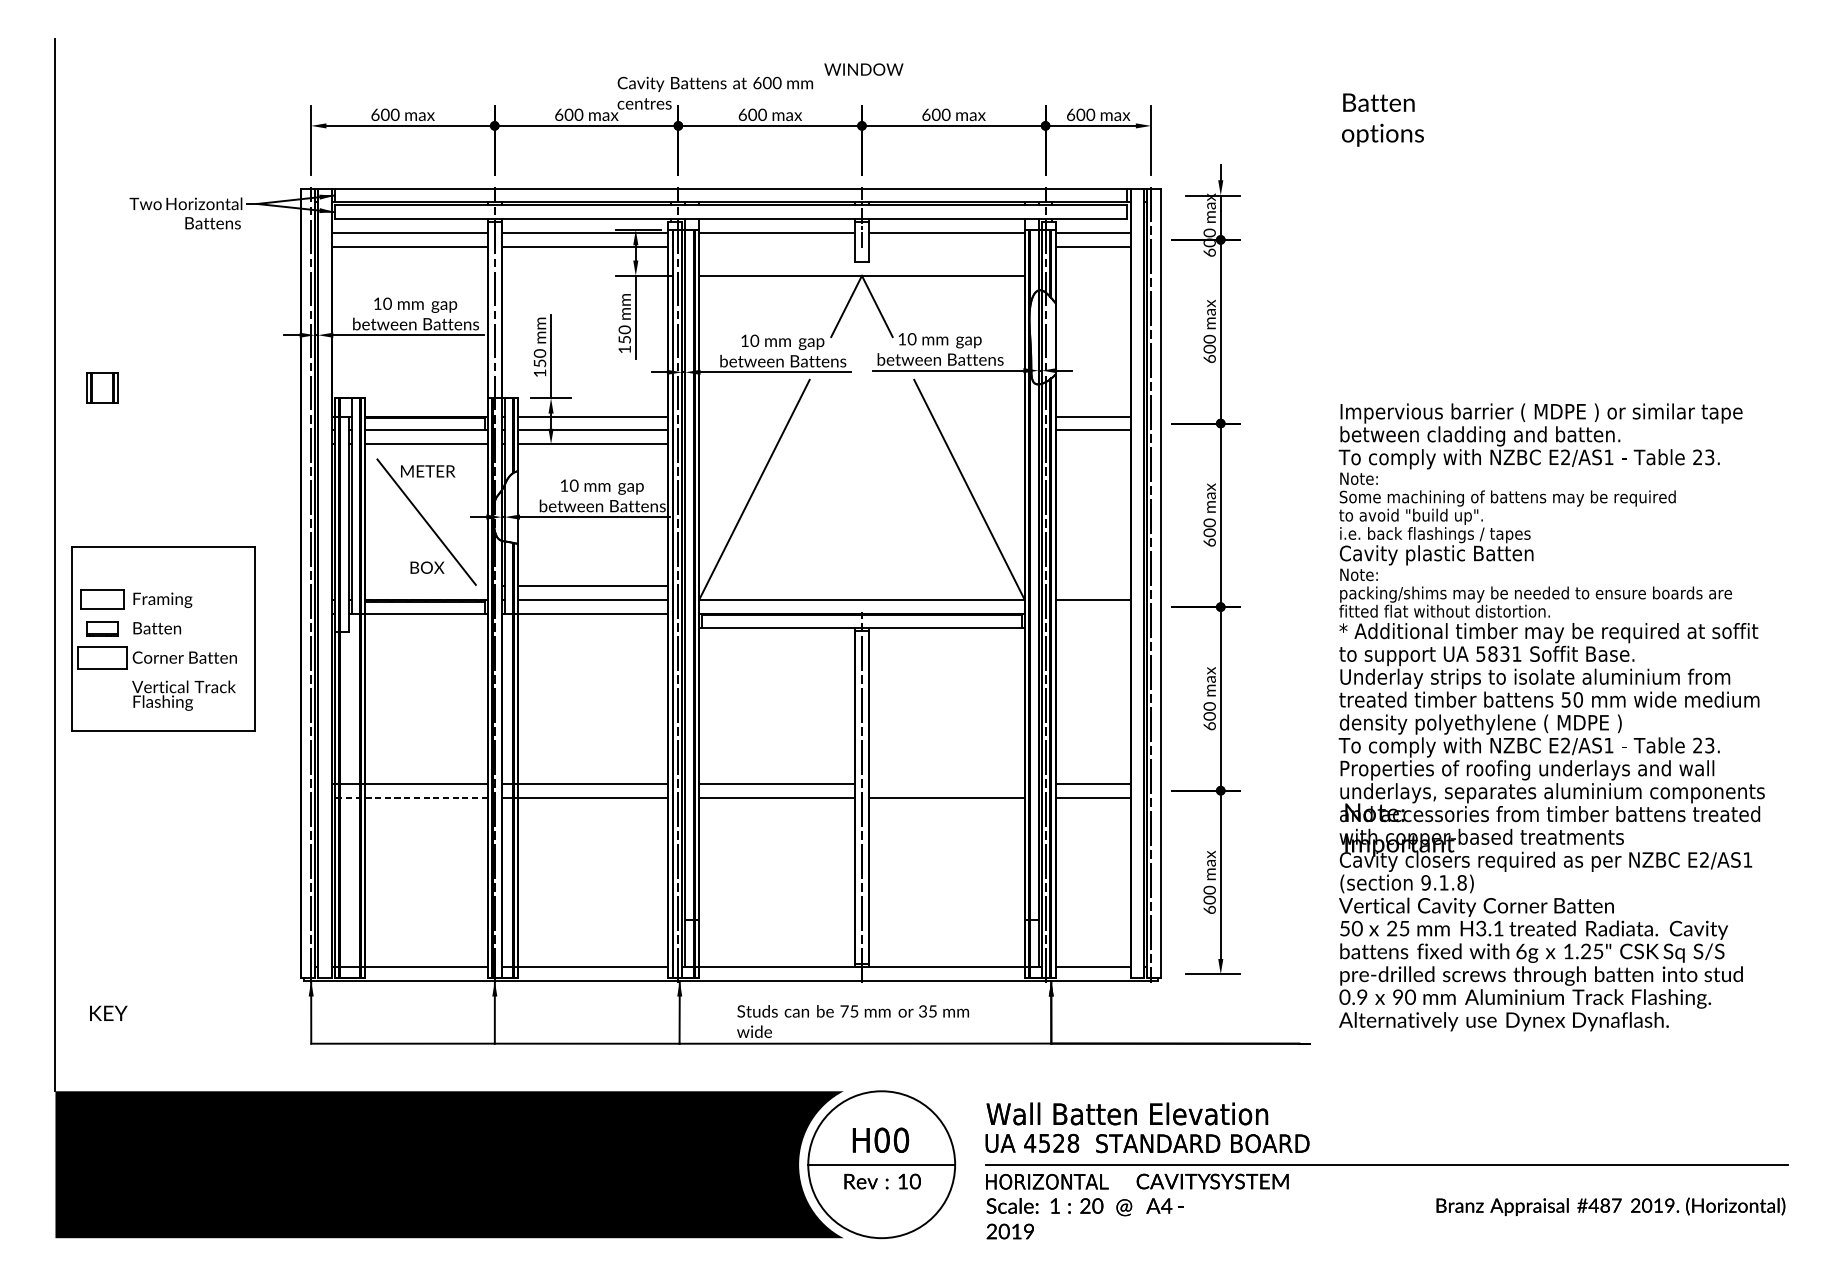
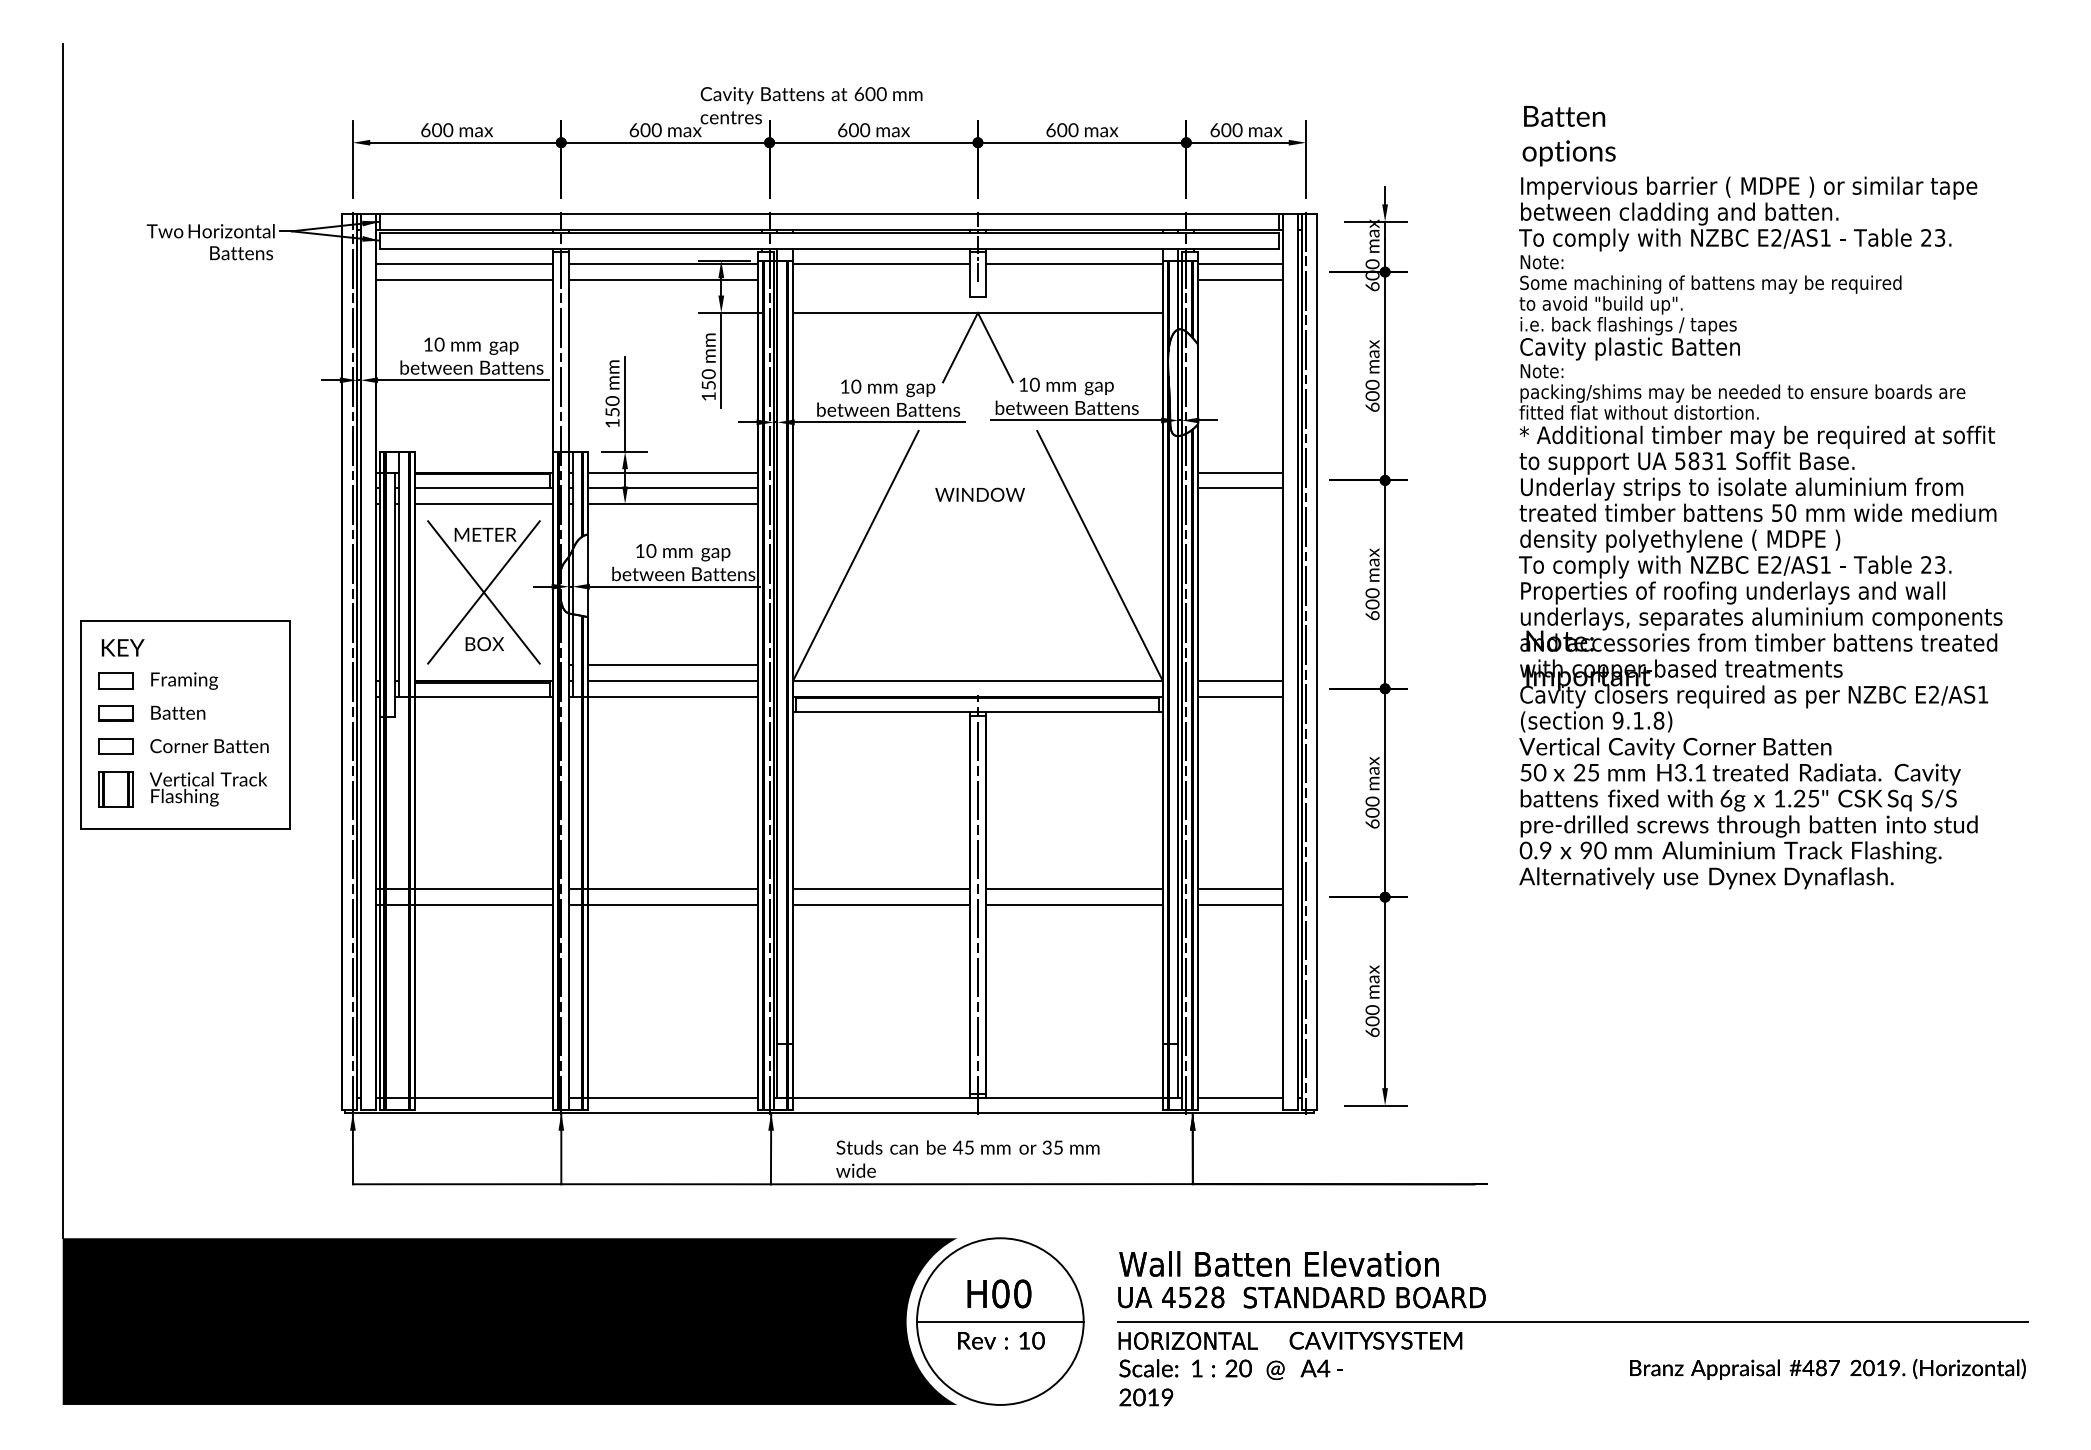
text: (863, 69) -> (979, 494), moved
part: (101, 388) -> (115, 789), moved
line: (426, 522) -> (483, 592), added
part: (101, 599) -> (115, 680), size x0.71
line: (1092, 613) -> (1239, 696), added
part: (101, 657) -> (115, 746), size x0.62
text: (1551, 716) -> (1760, 532), moved
line: (946, 783) -> (1073, 889), added
line: (409, 797) -> (464, 904), dashed -> solid
text: (844, 1011) -> (958, 1147), 75 -> 45
text: (108, 1013) -> (122, 647), moved

